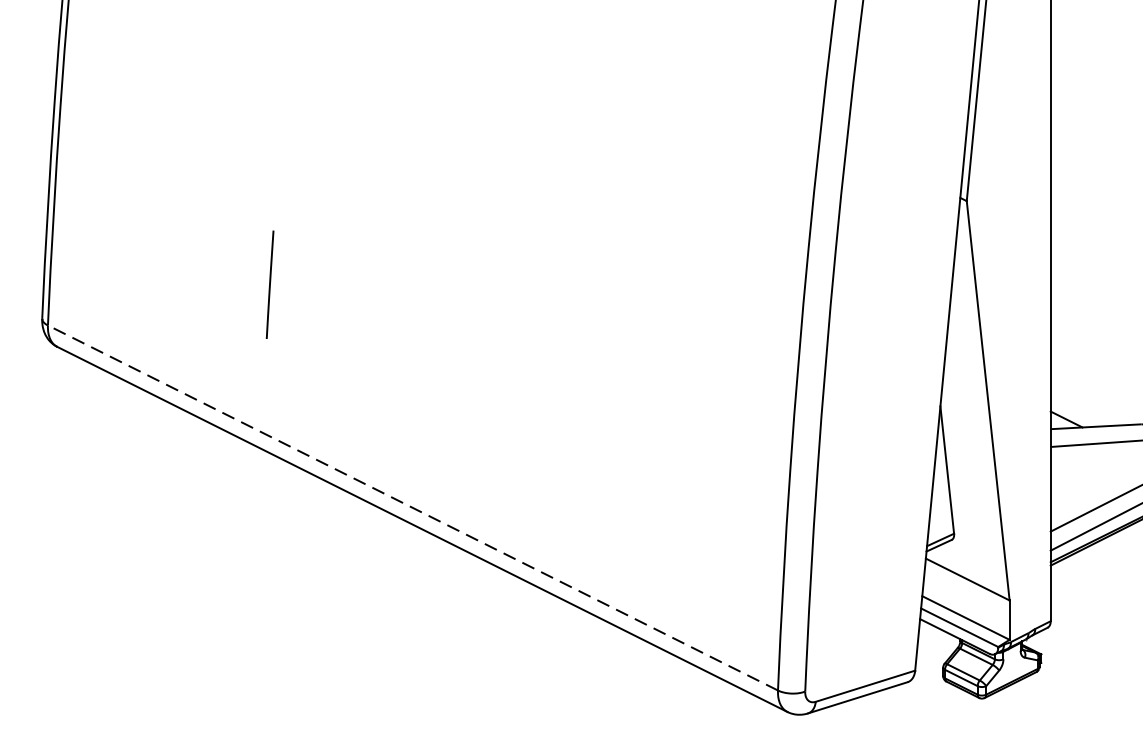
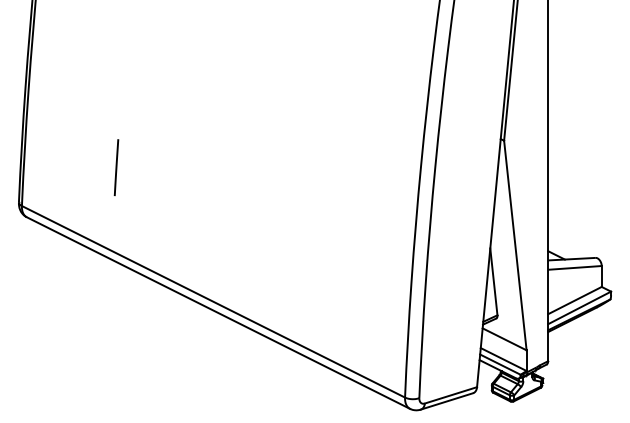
line: (270, 284) -> (116, 167), moved
line: (412, 507) -> (213, 301), dashed -> solid

